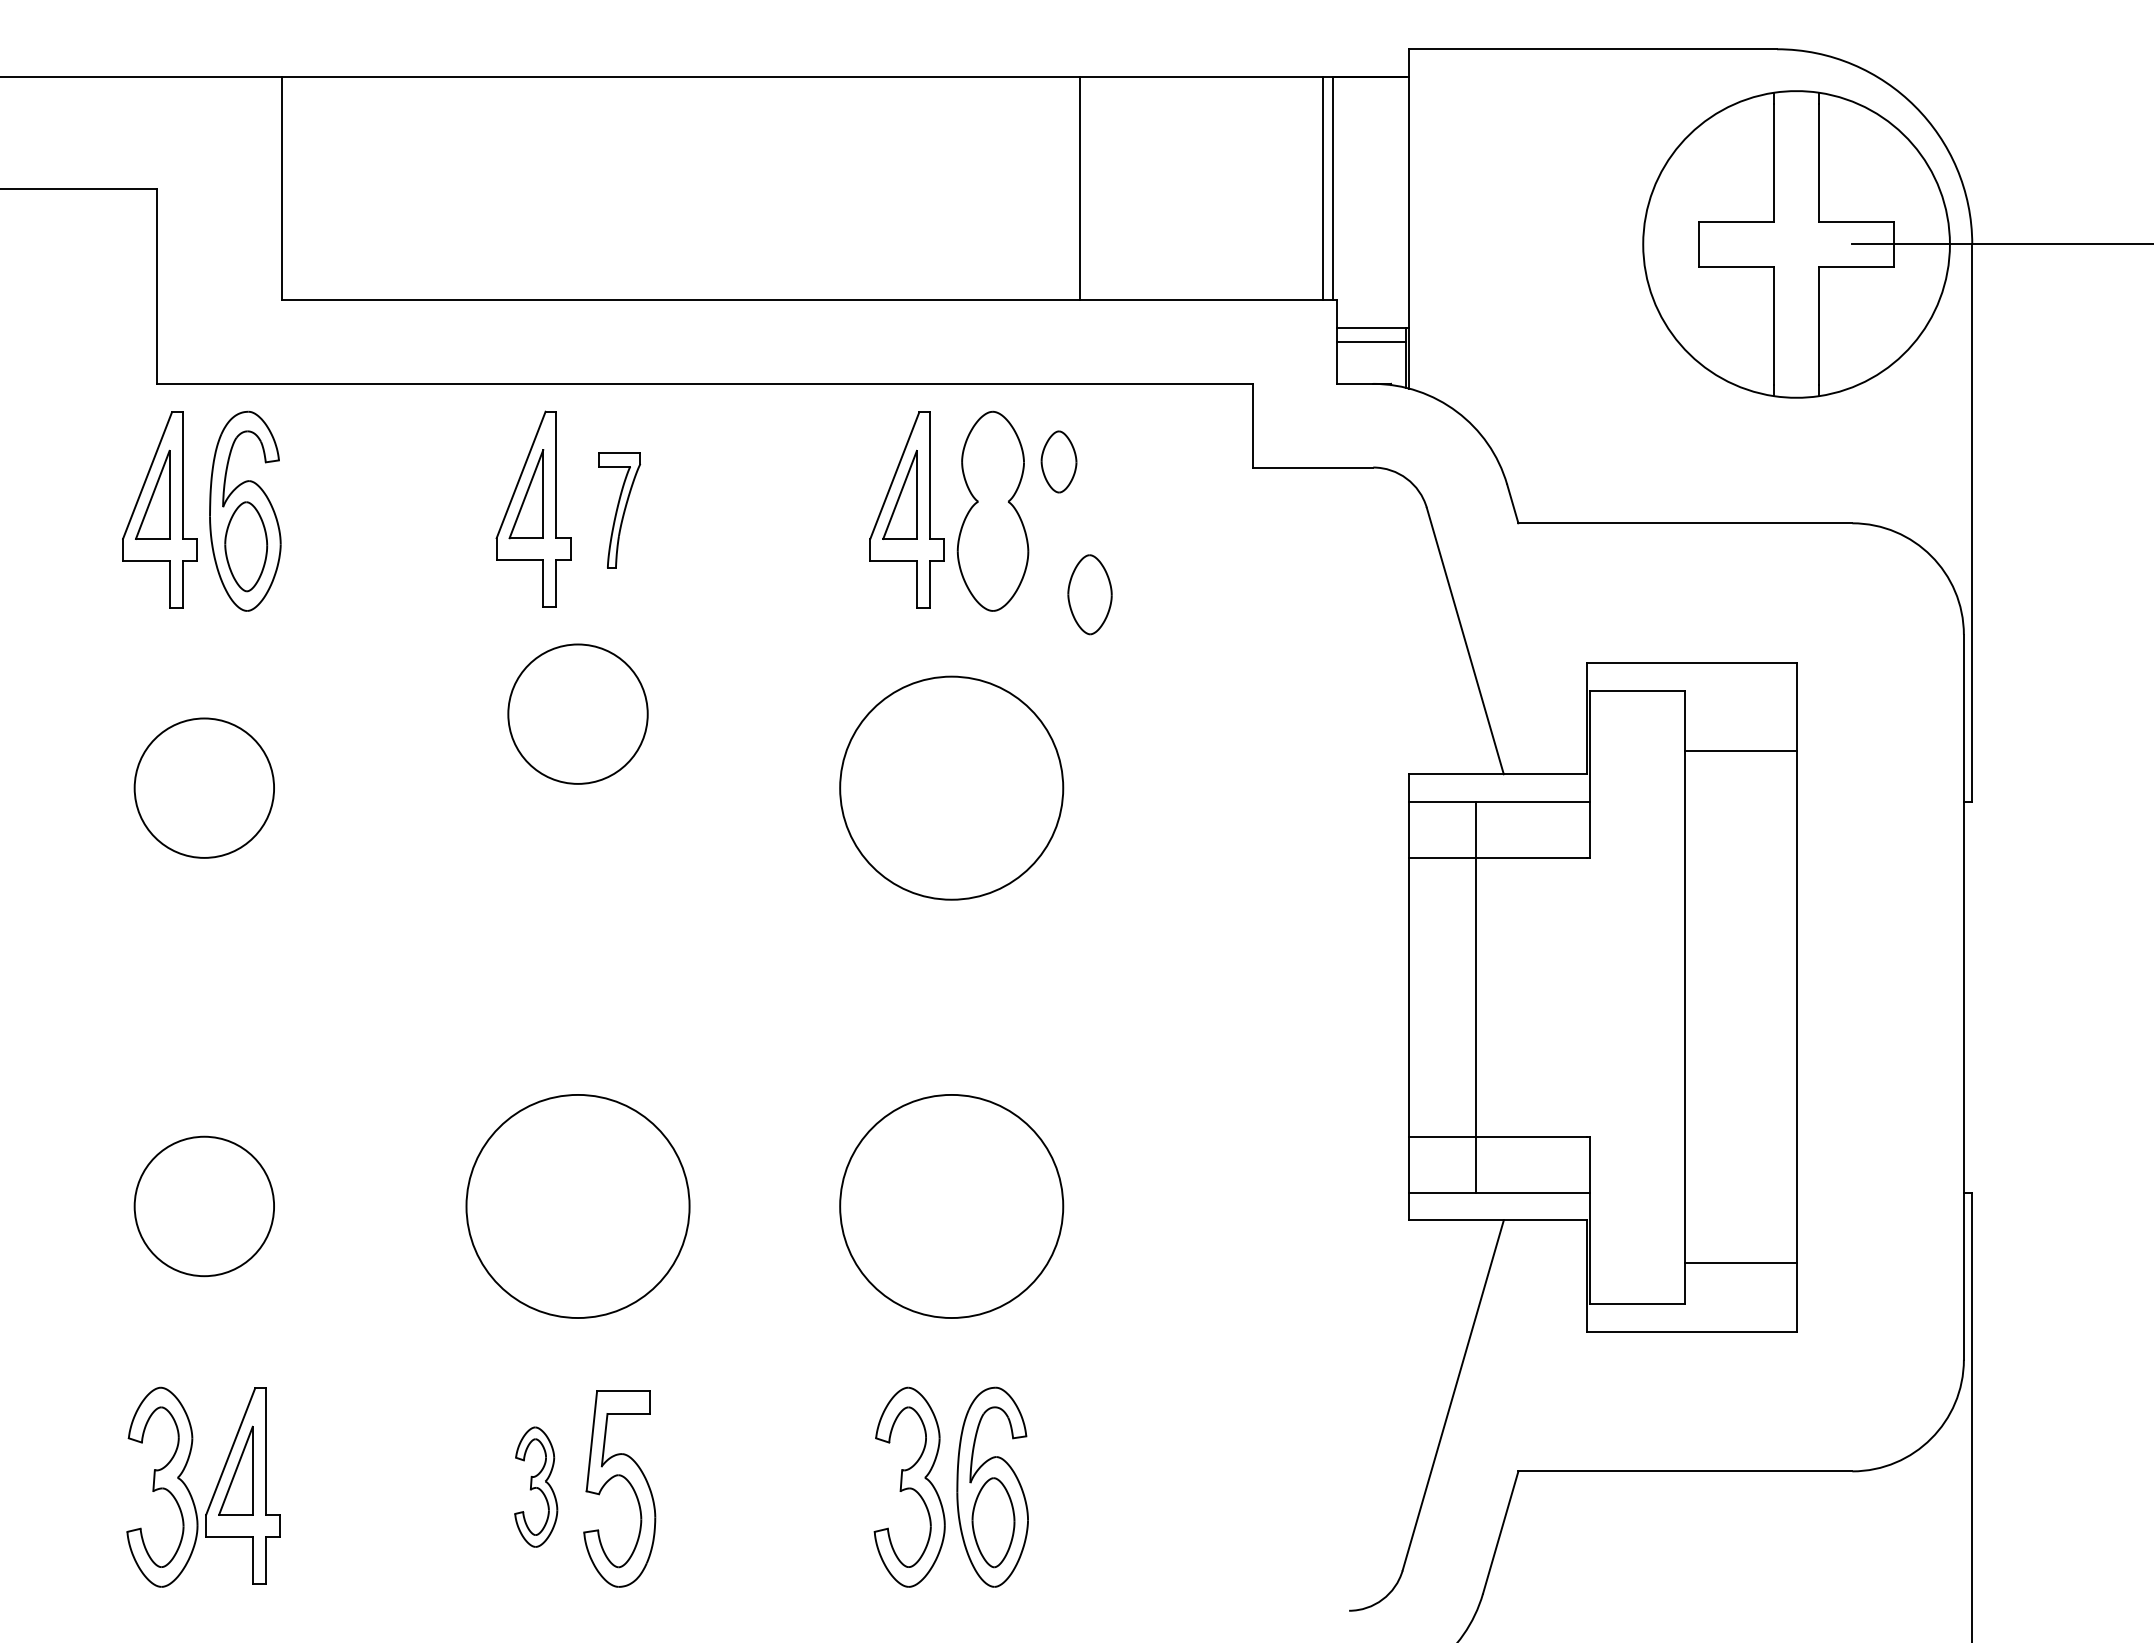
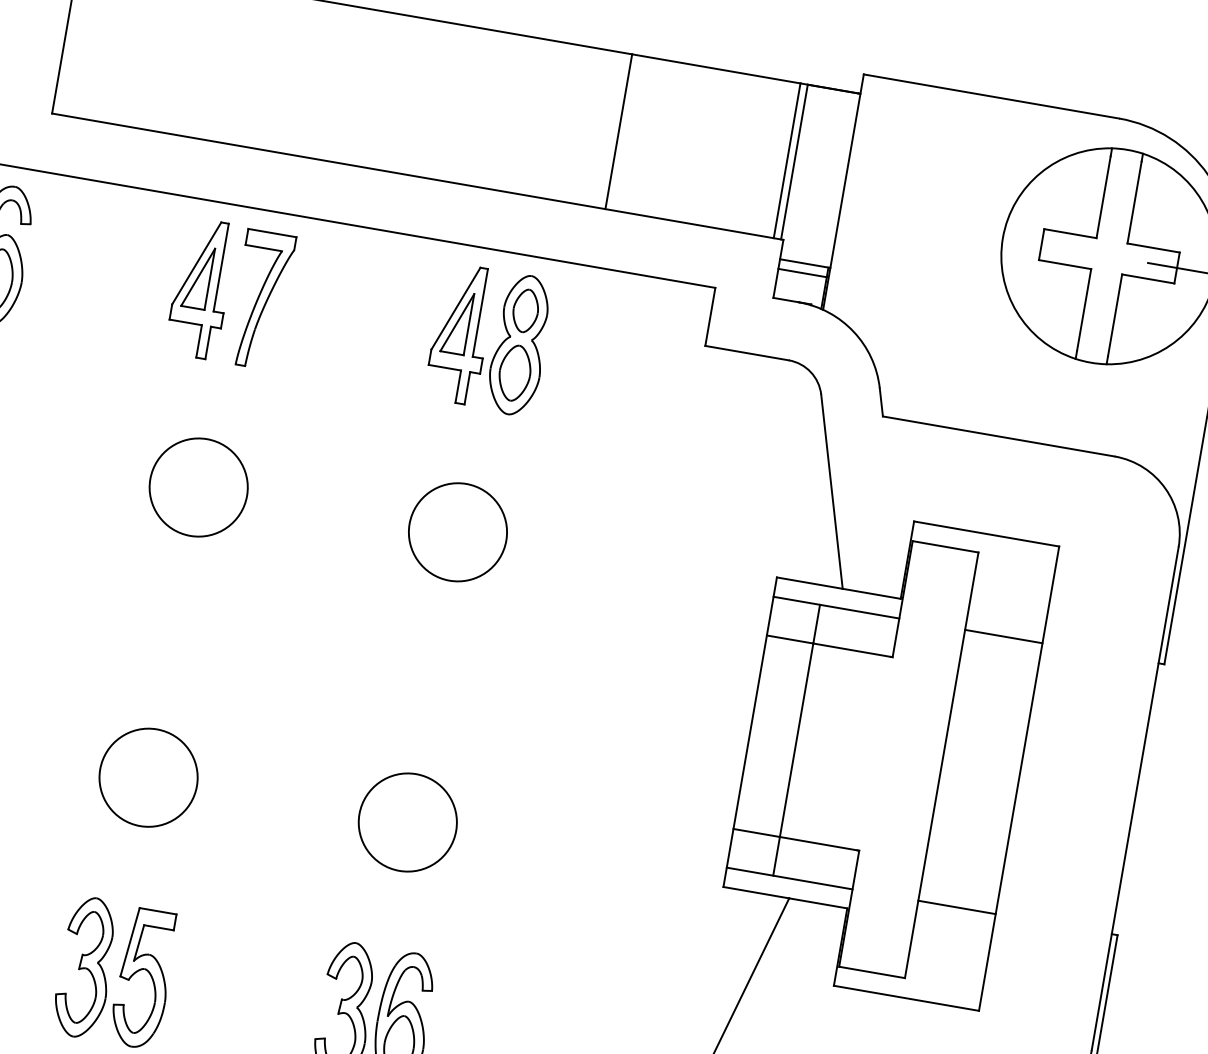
part: (1058, 461) -> (525, 310), moved
part: (619, 510) -> (260, 299), size x1.67
part: (1089, 594) -> (514, 372), moved
circle: (577, 713) -> (198, 486), moved
line: (1740, 751) -> (1003, 636), moved
circle: (951, 787) -> (457, 531), size x0.62
circle: (577, 1206) -> (148, 777), size x0.62
circle: (951, 1206) -> (407, 822), size x0.62
line: (1740, 1262) -> (956, 907), moved
part: (536, 1486) -> (86, 967), size x1.67

